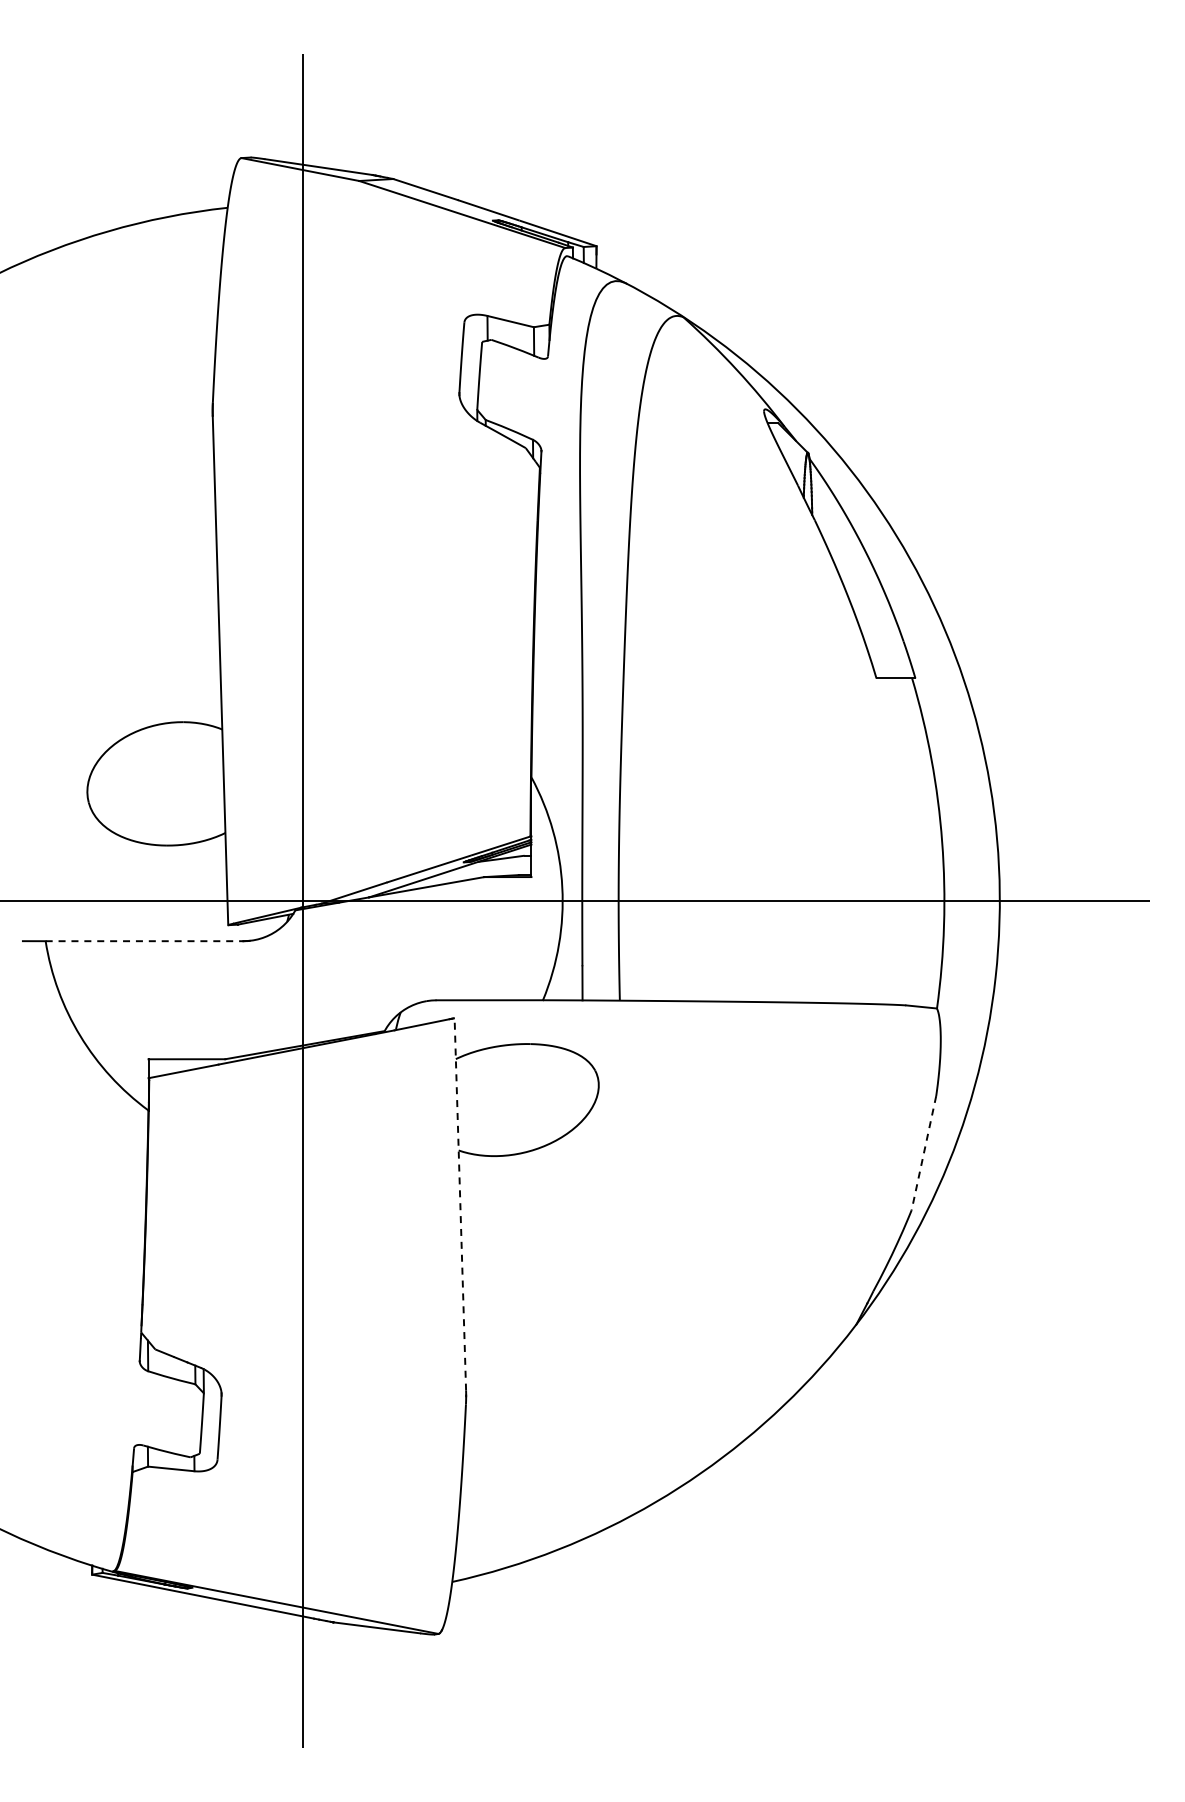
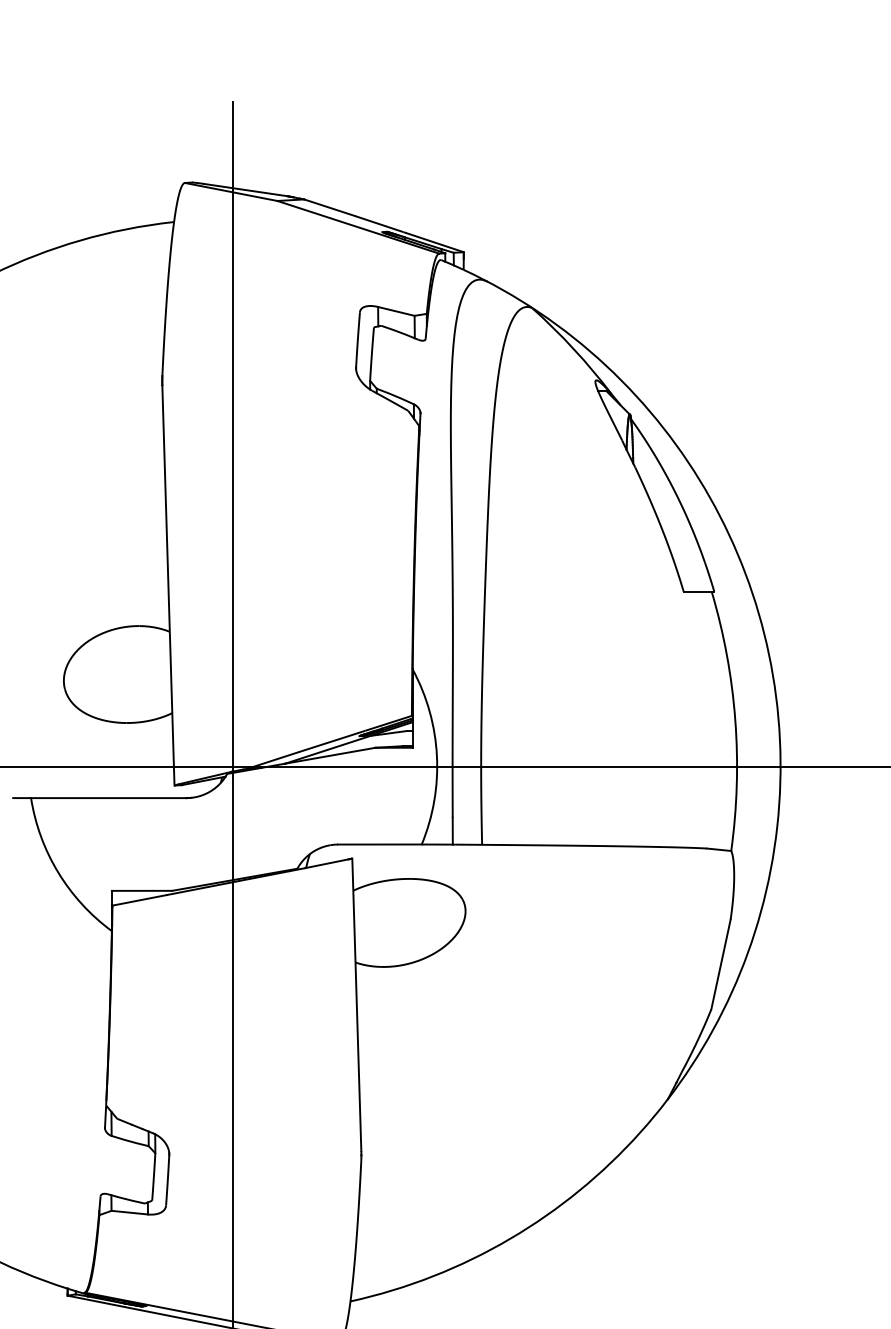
line: (144, 941) -> (108, 798), dashed -> solid
line: (923, 1153) -> (720, 964), dashed -> solid
line: (460, 1203) -> (356, 1004), dashed -> solid

